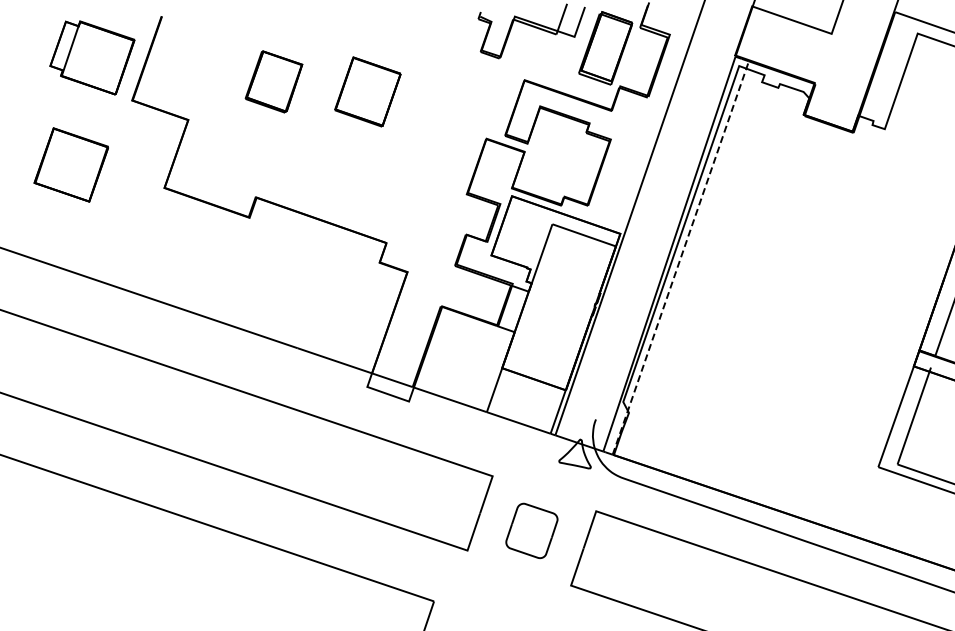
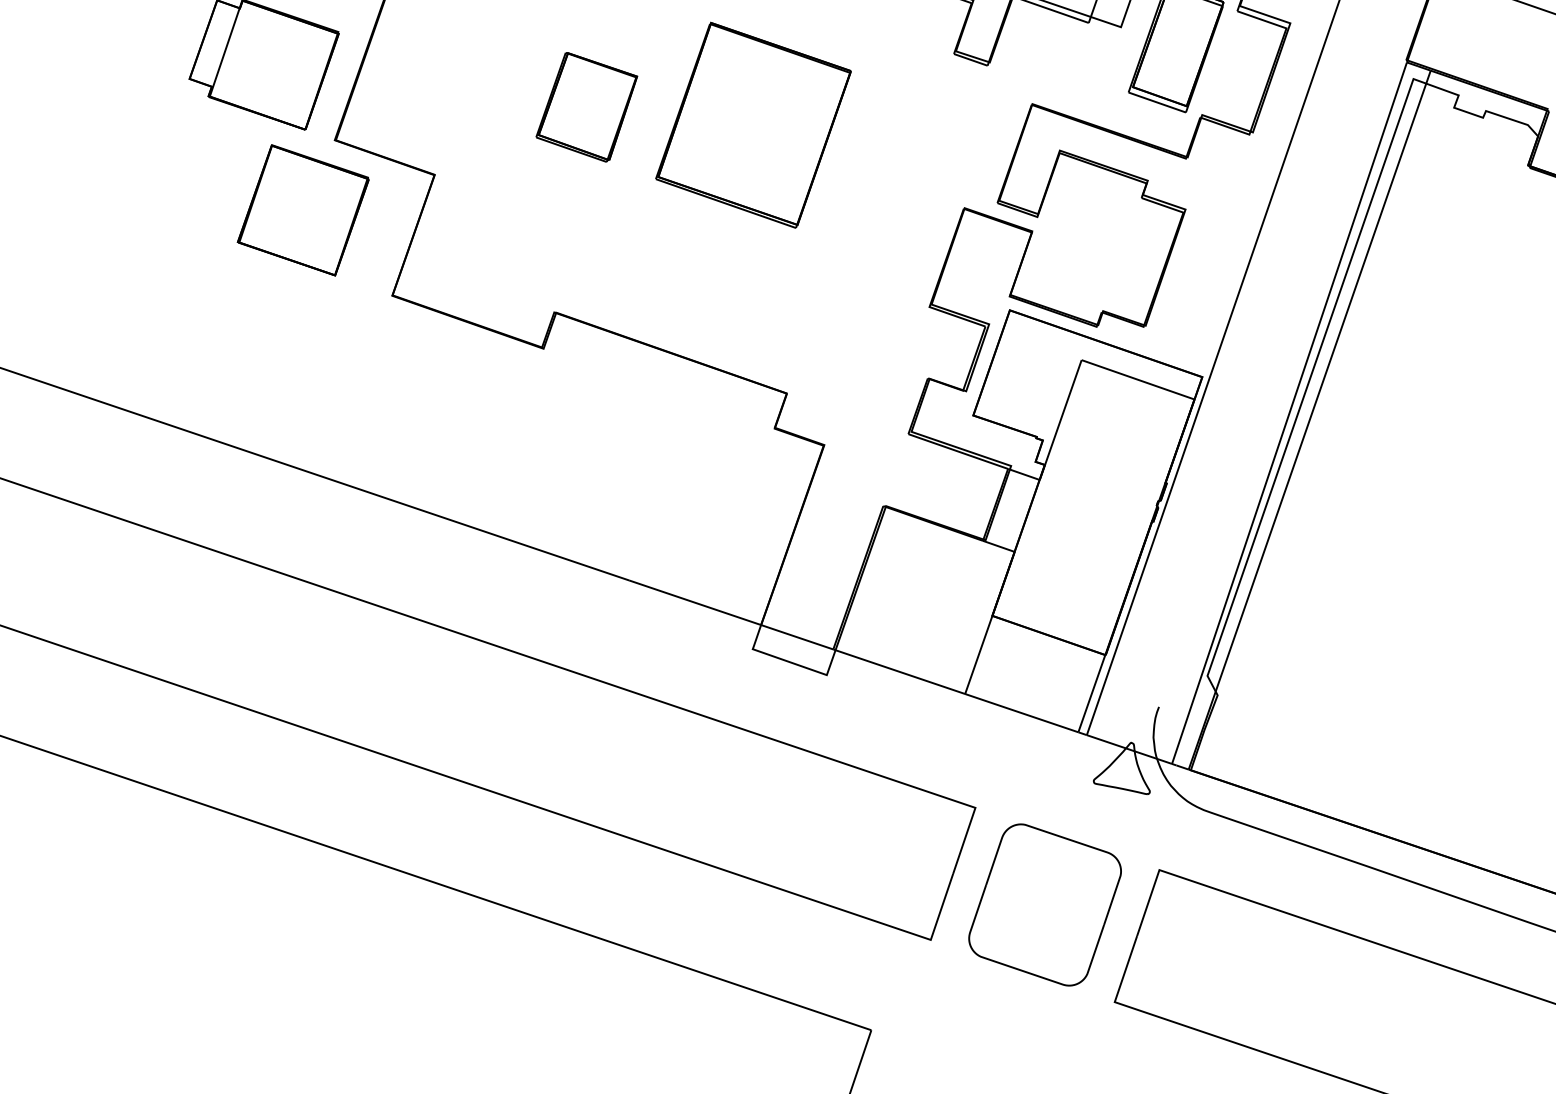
part: (367, 91) -> (753, 124), size x1.67
part: (70, 164) -> (301, 209), moved
line: (680, 257) -> (1309, 419), dashed -> solid
part: (531, 530) -> (1044, 904), size x1.67

